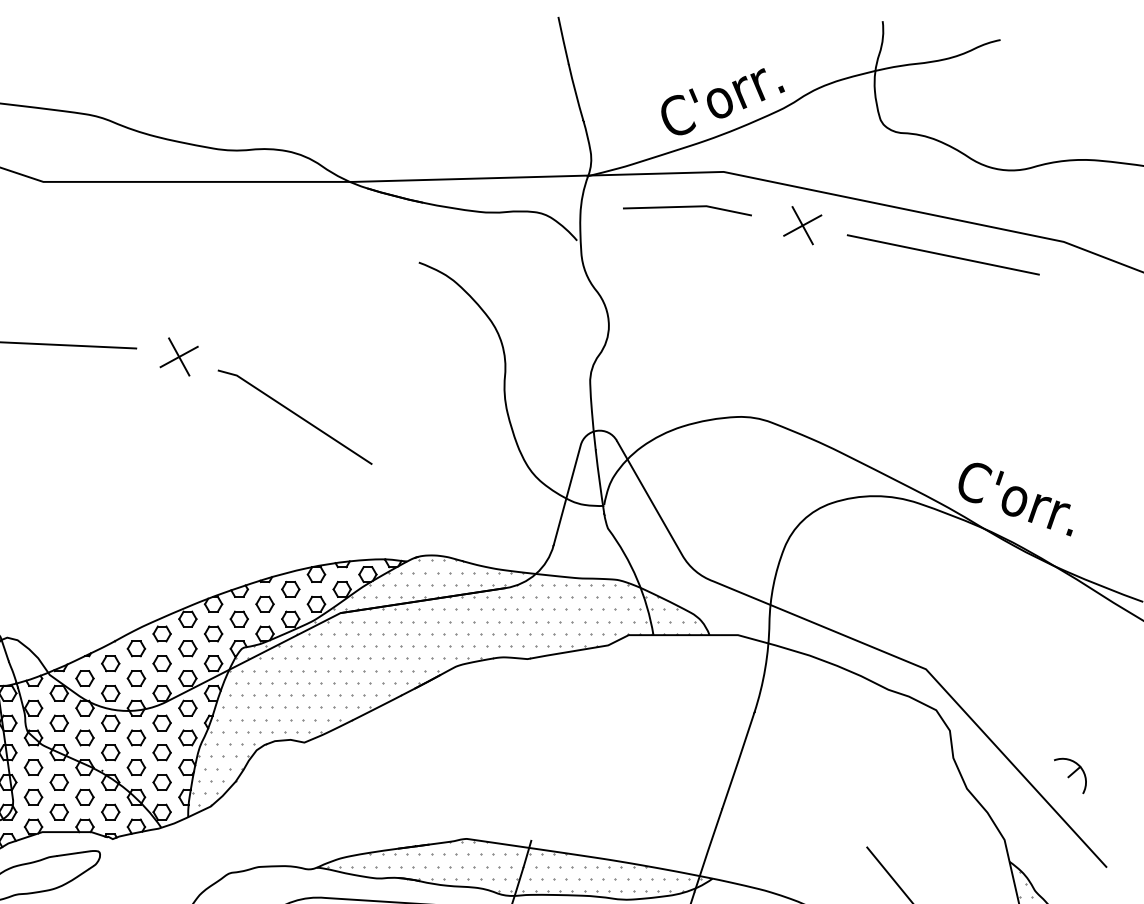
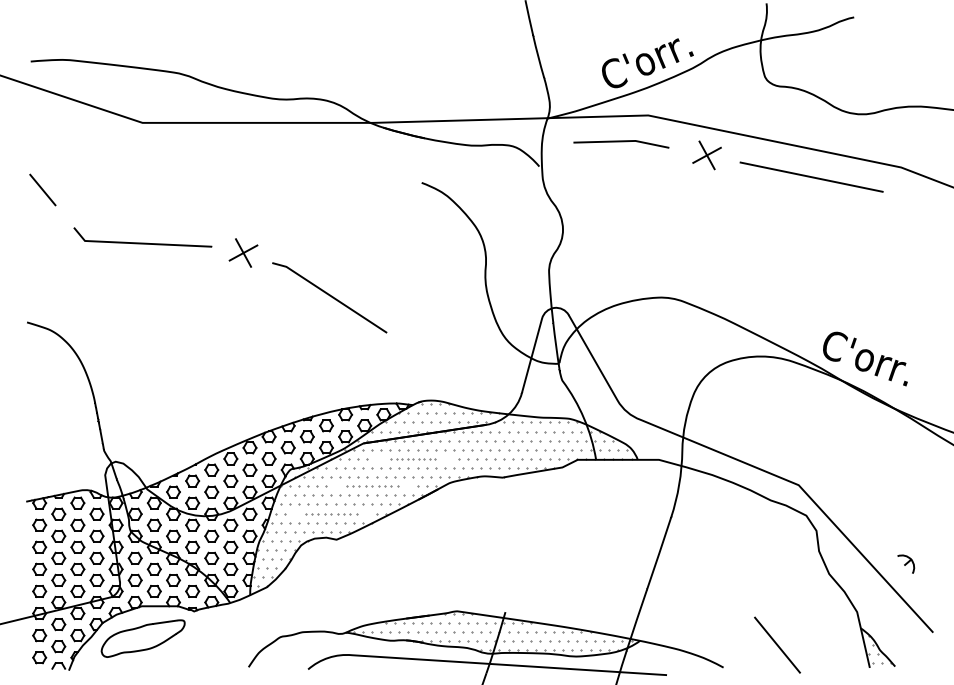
part: (407, 634) -> (413, 459), size x0.6
part: (352, 671) -> (372, 486), size x0.7
part: (297, 708) -> (331, 514), size x0.7
part: (1069, 774) -> (905, 563), size x0.7

